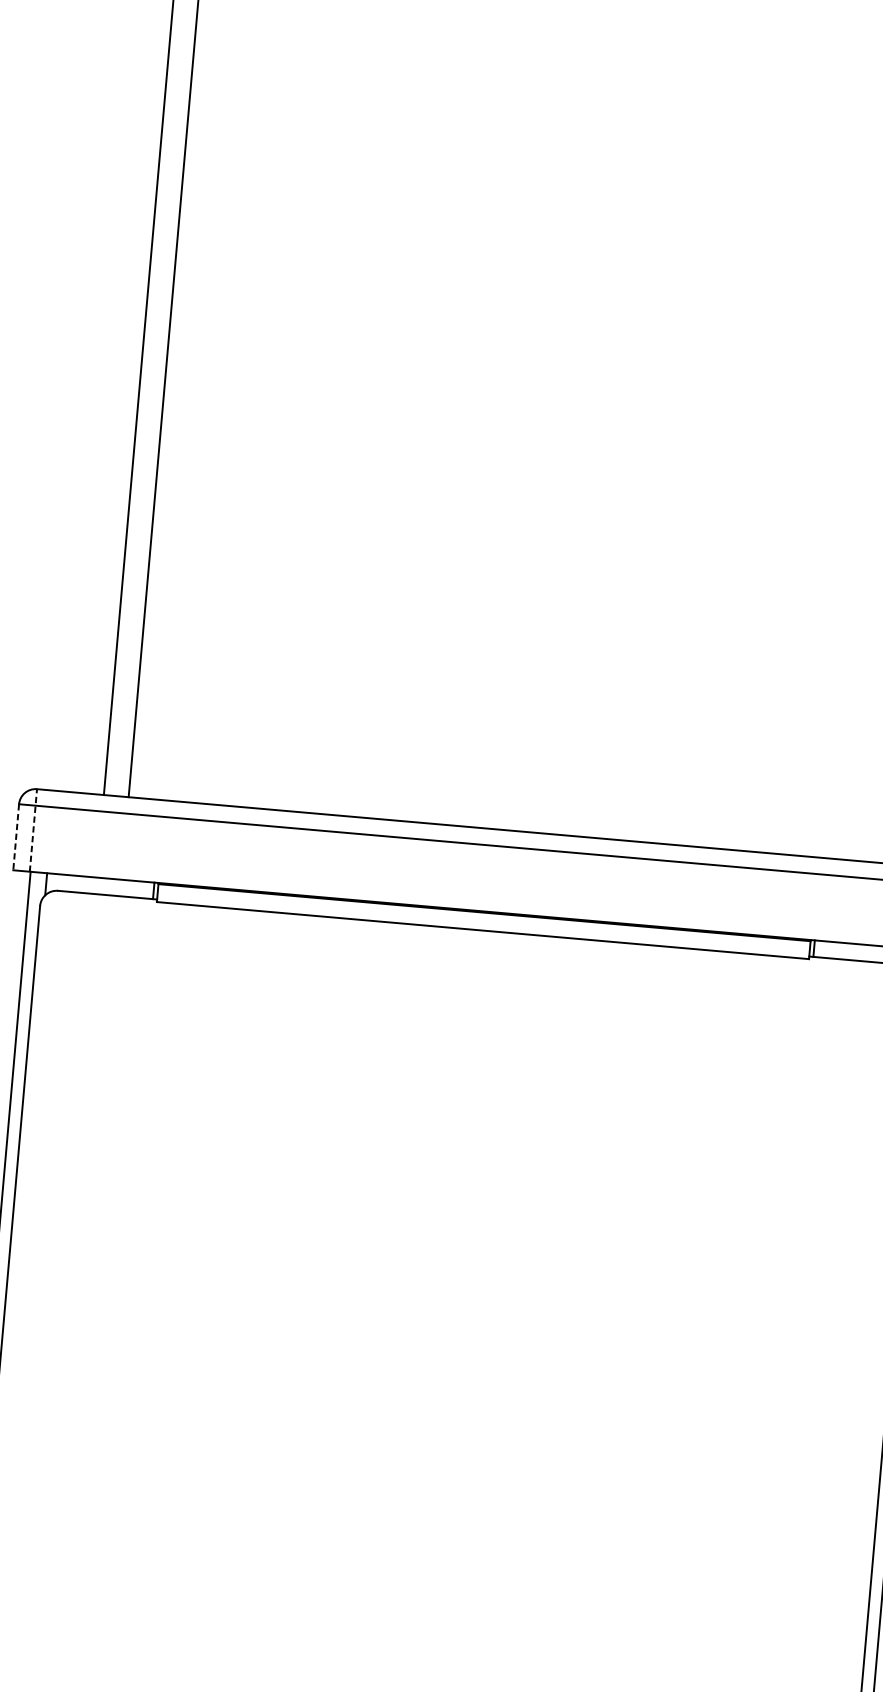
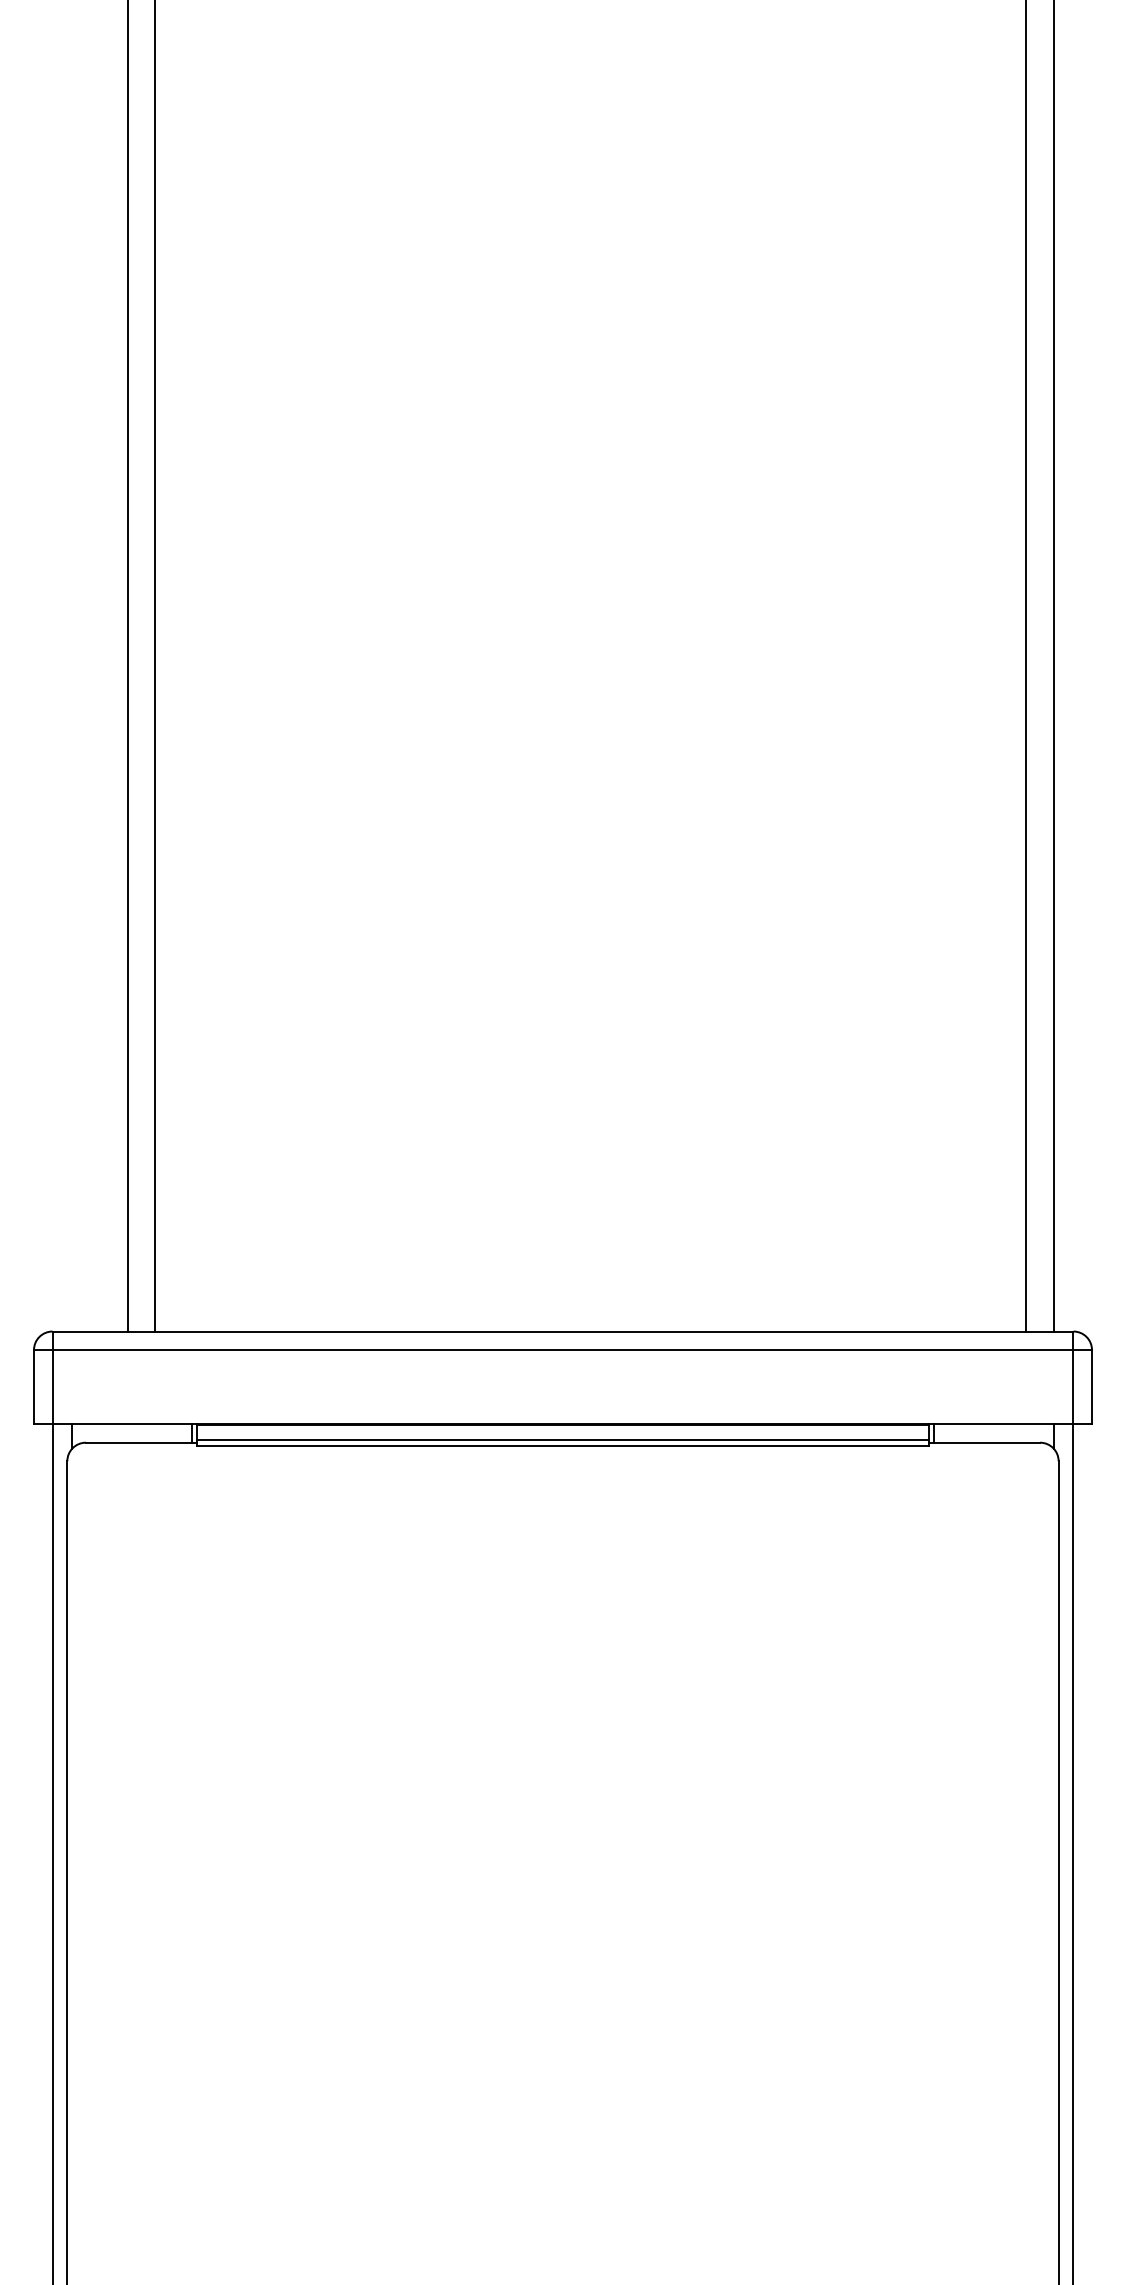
line: (33, 830) -> (52, 1377), dashed -> solid
line: (15, 837) -> (33, 1387), dashed -> solid
line: (482, 926) -> (562, 1440), added

